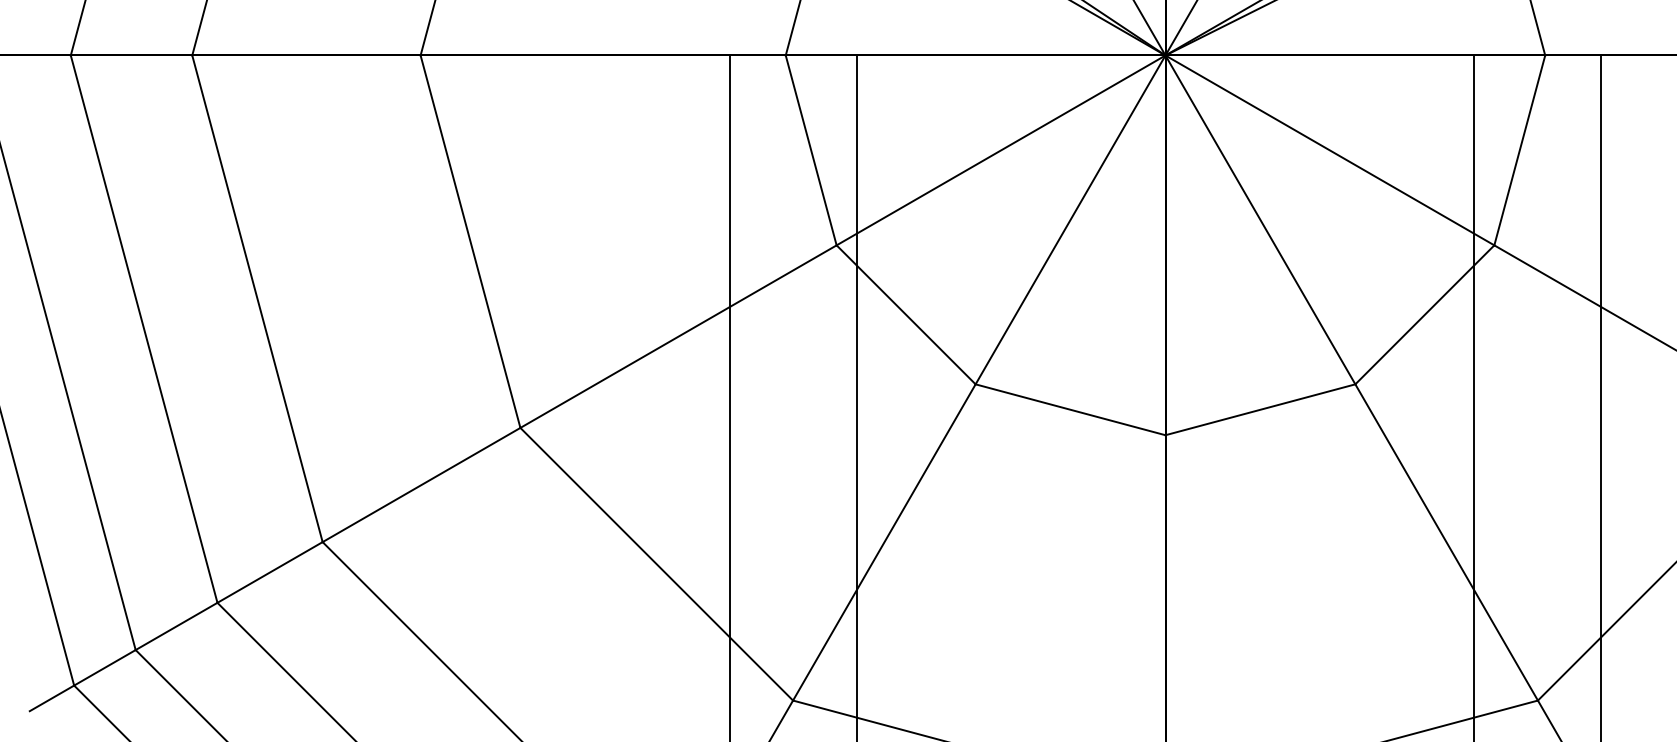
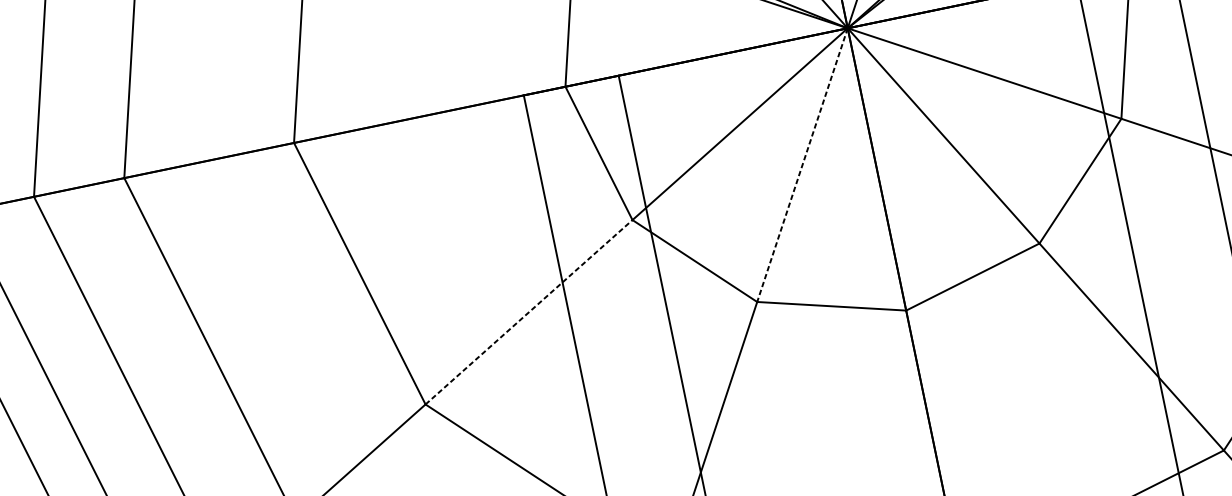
line: (1070, 219) -> (802, 164), solid -> dashed
line: (678, 336) -> (528, 312), solid -> dashed

